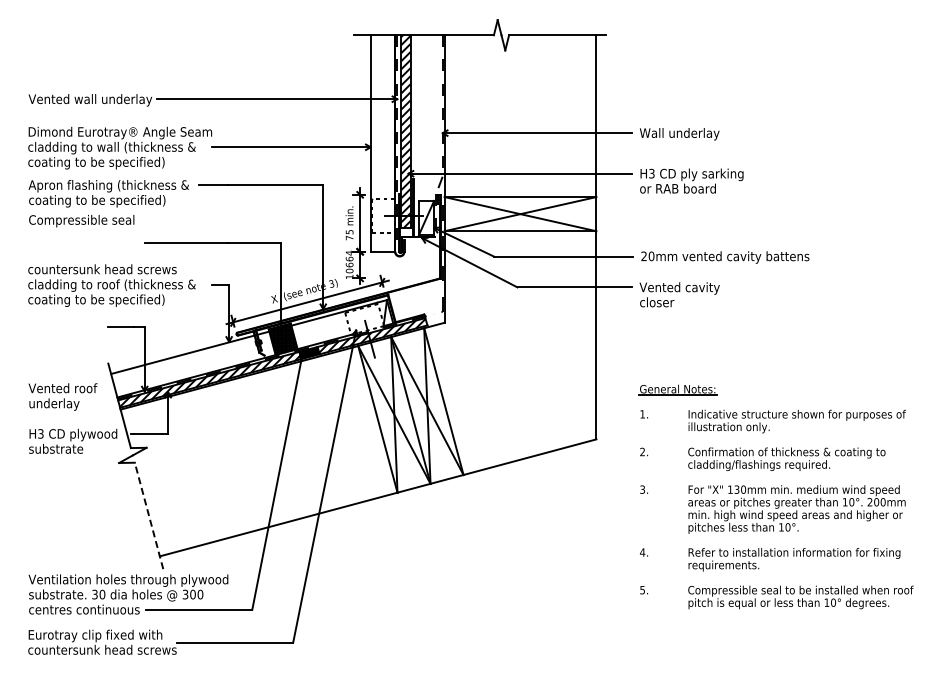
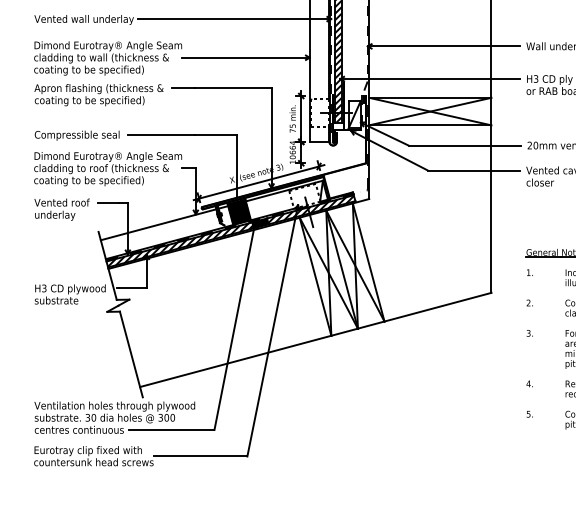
text: (81, 220) -> (76, 135), moved
text: (120, 270) -> (108, 156), countersunk head screws -> Dimond Eurotray® Angle Seam
text: (62, 396) -> (61, 209), moved
line: (148, 515) -> (130, 354), dashed -> solid

